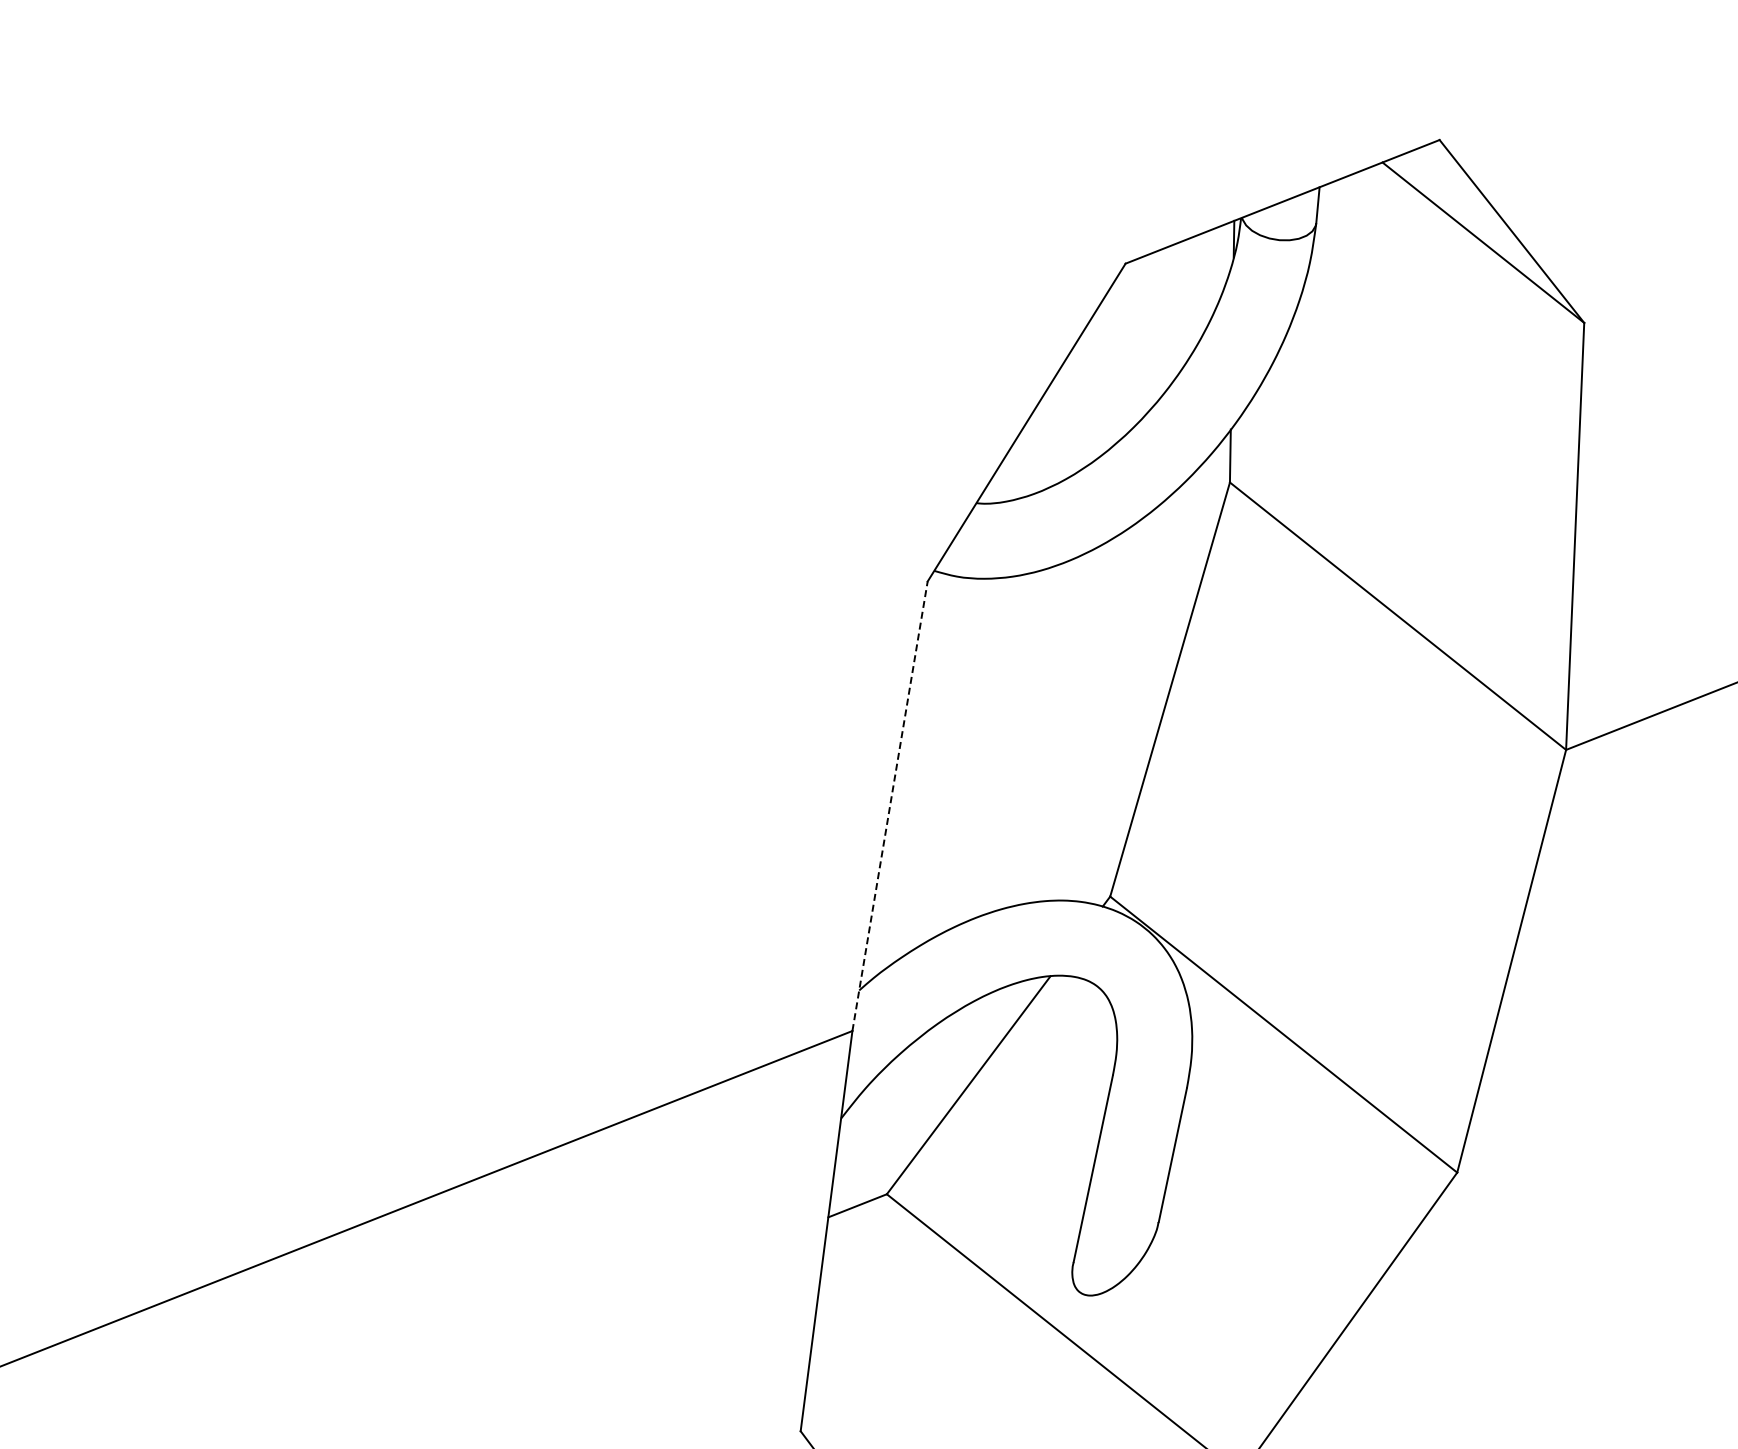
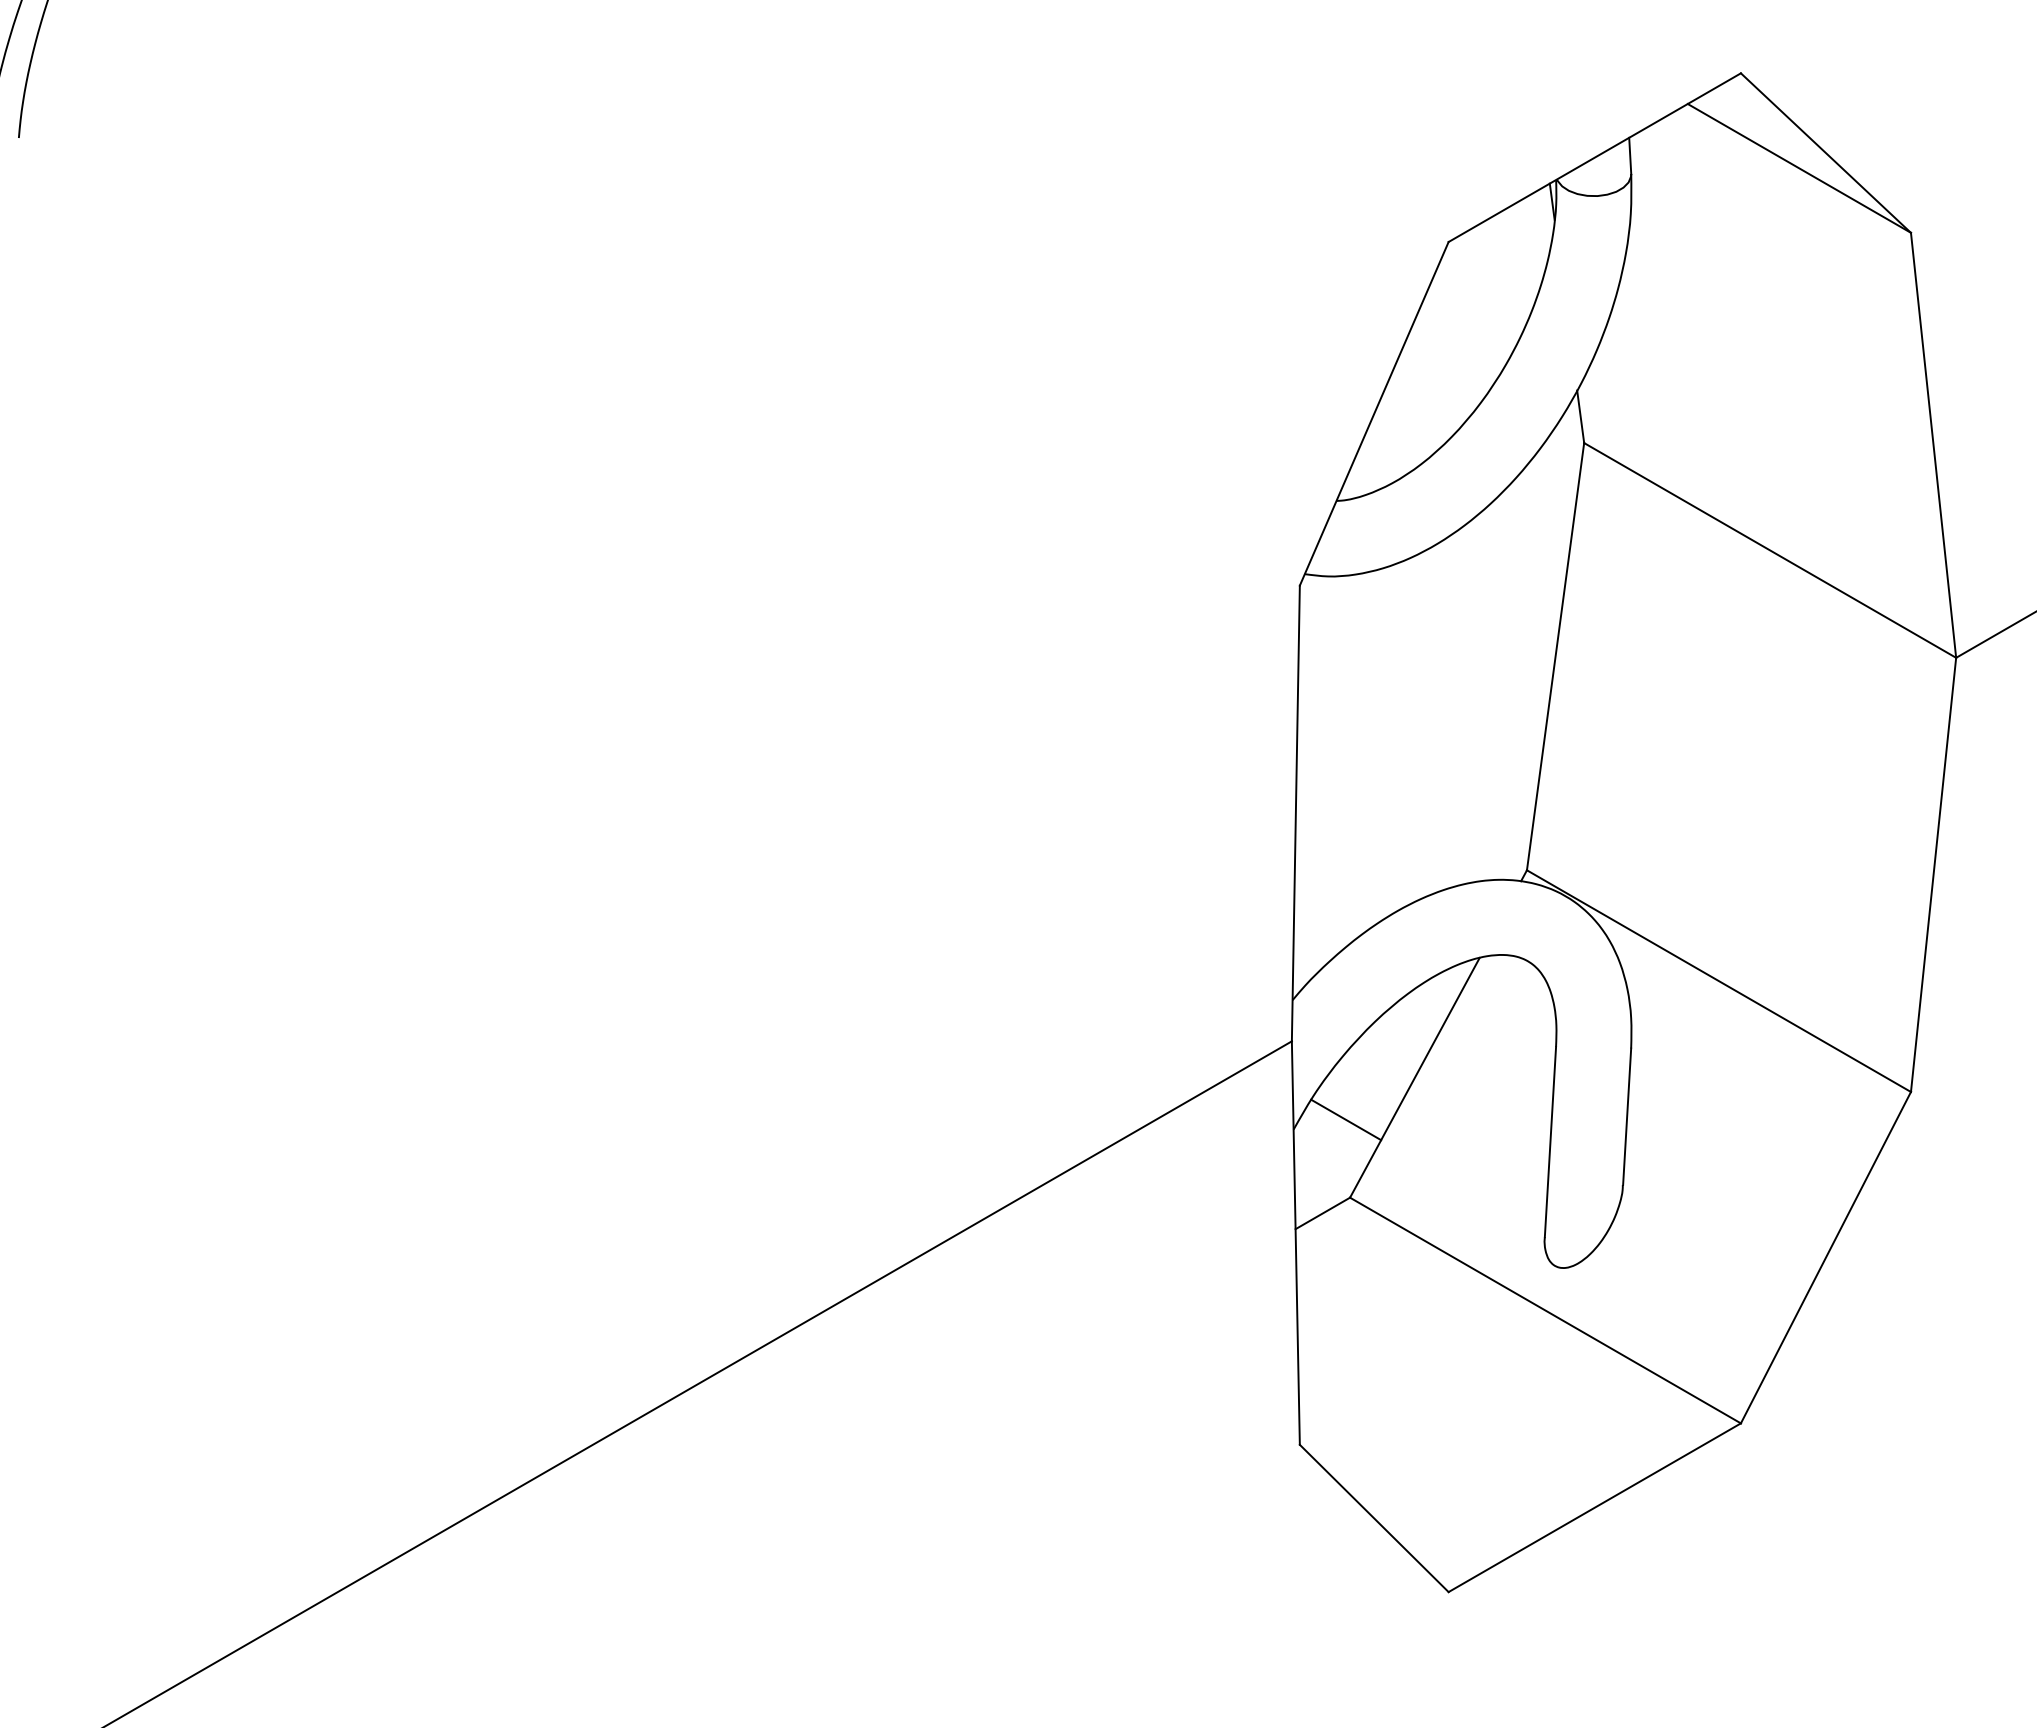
line: (889, 806) -> (1295, 813), dashed -> solid
line: (894, 1116) -> (1346, 1119), added

